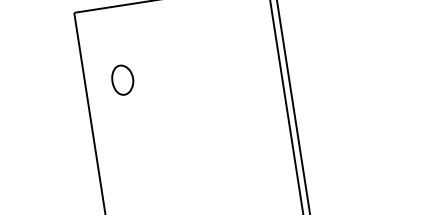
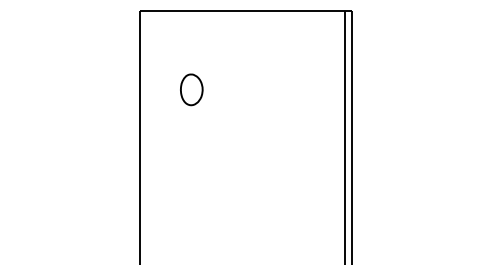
part: (122, 79) -> (191, 89), moved

